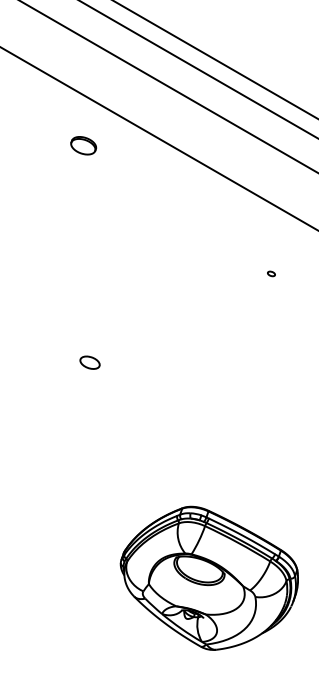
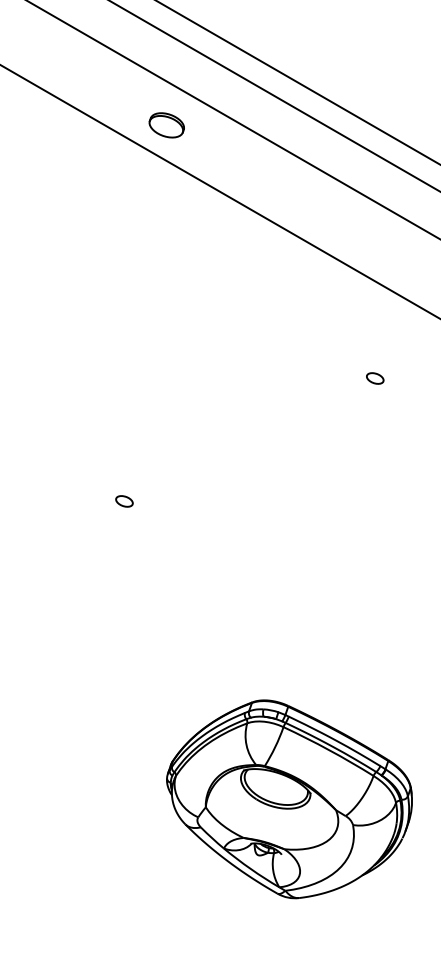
part: (83, 145) -> (166, 125), moved
part: (271, 273) -> (375, 377), size x1.67
part: (89, 362) -> (123, 500), size x0.62

